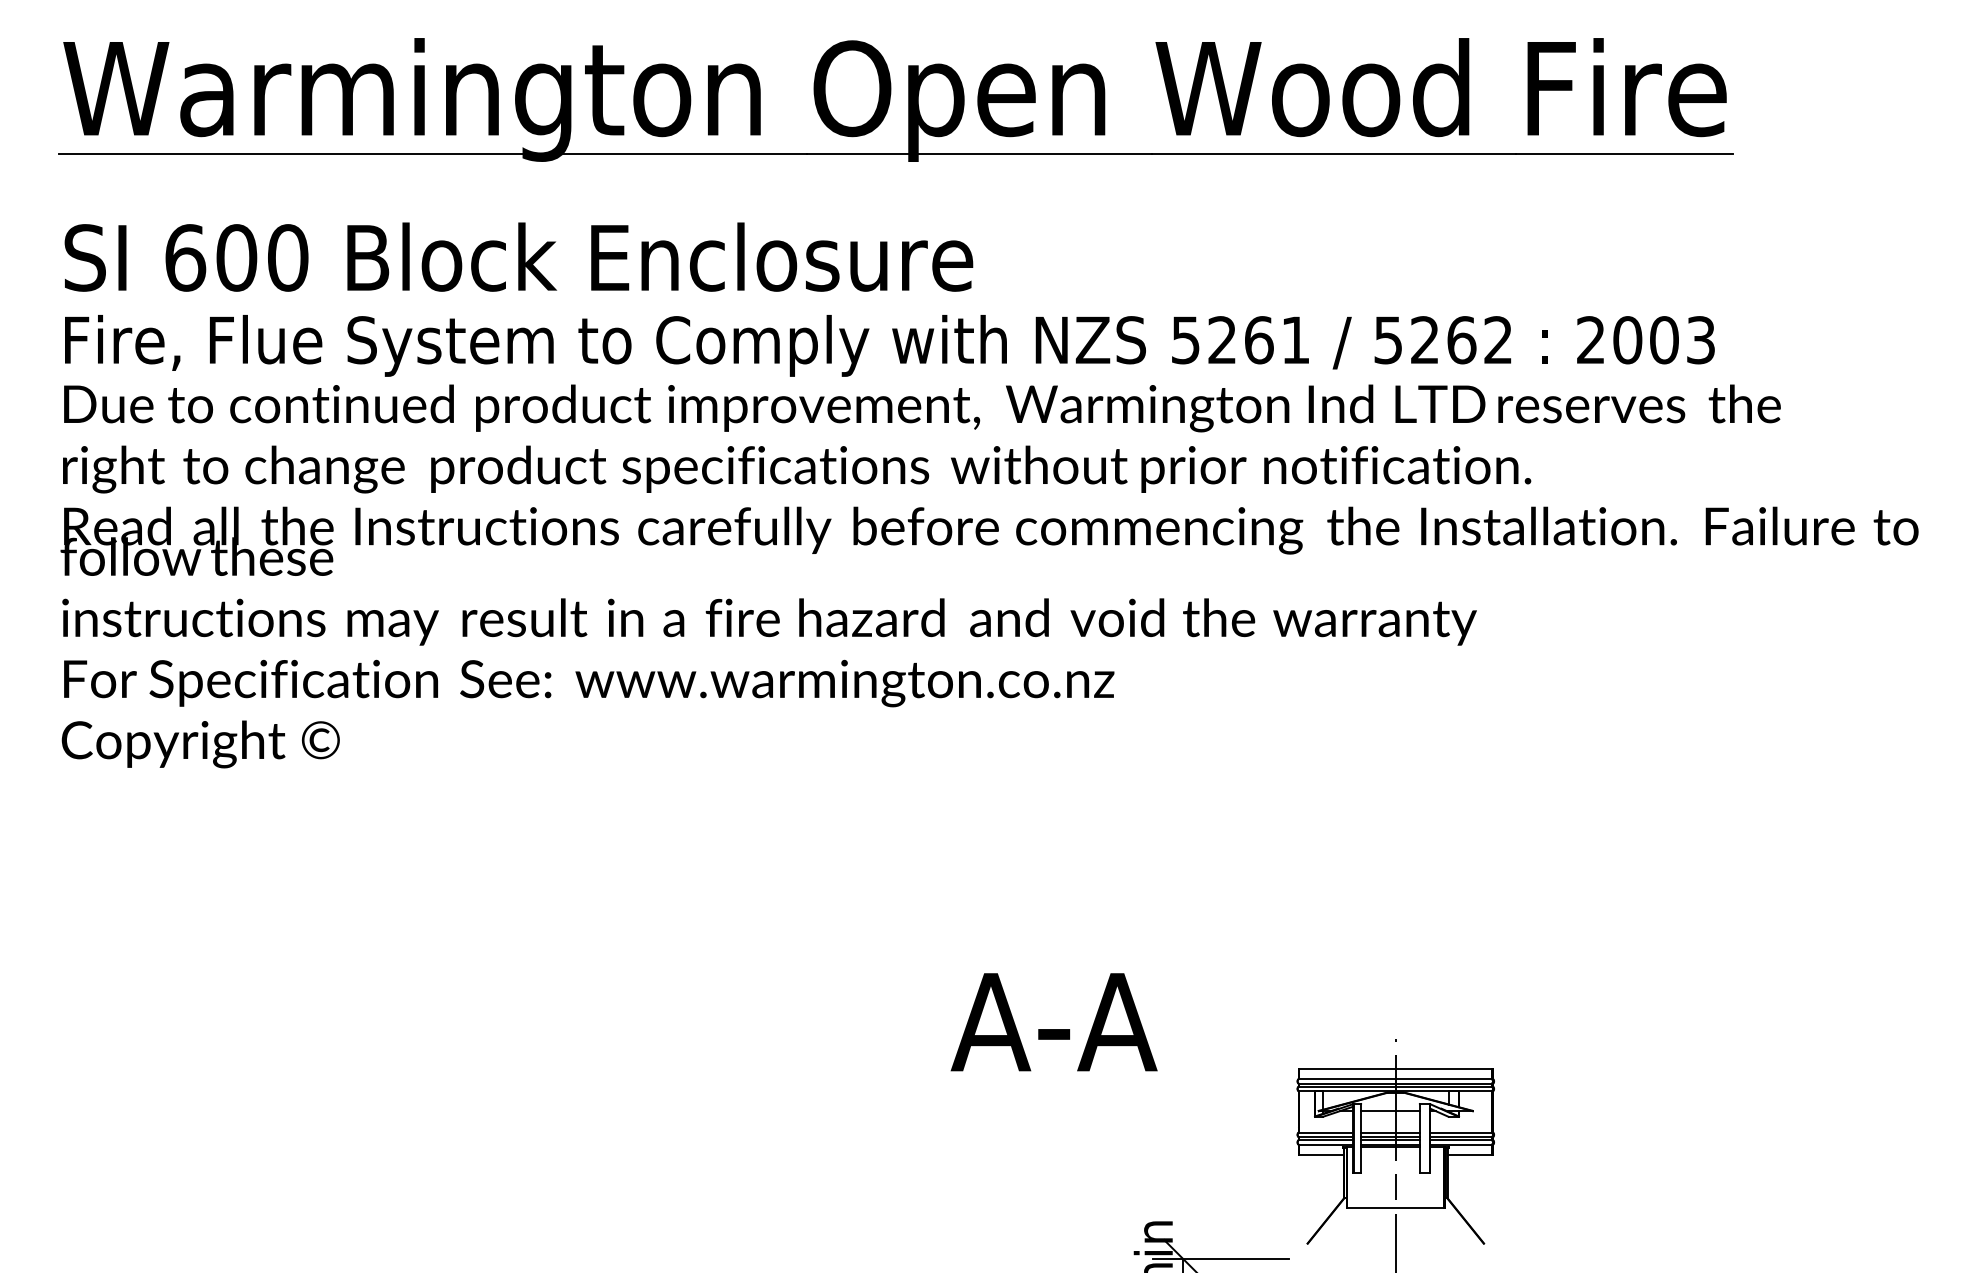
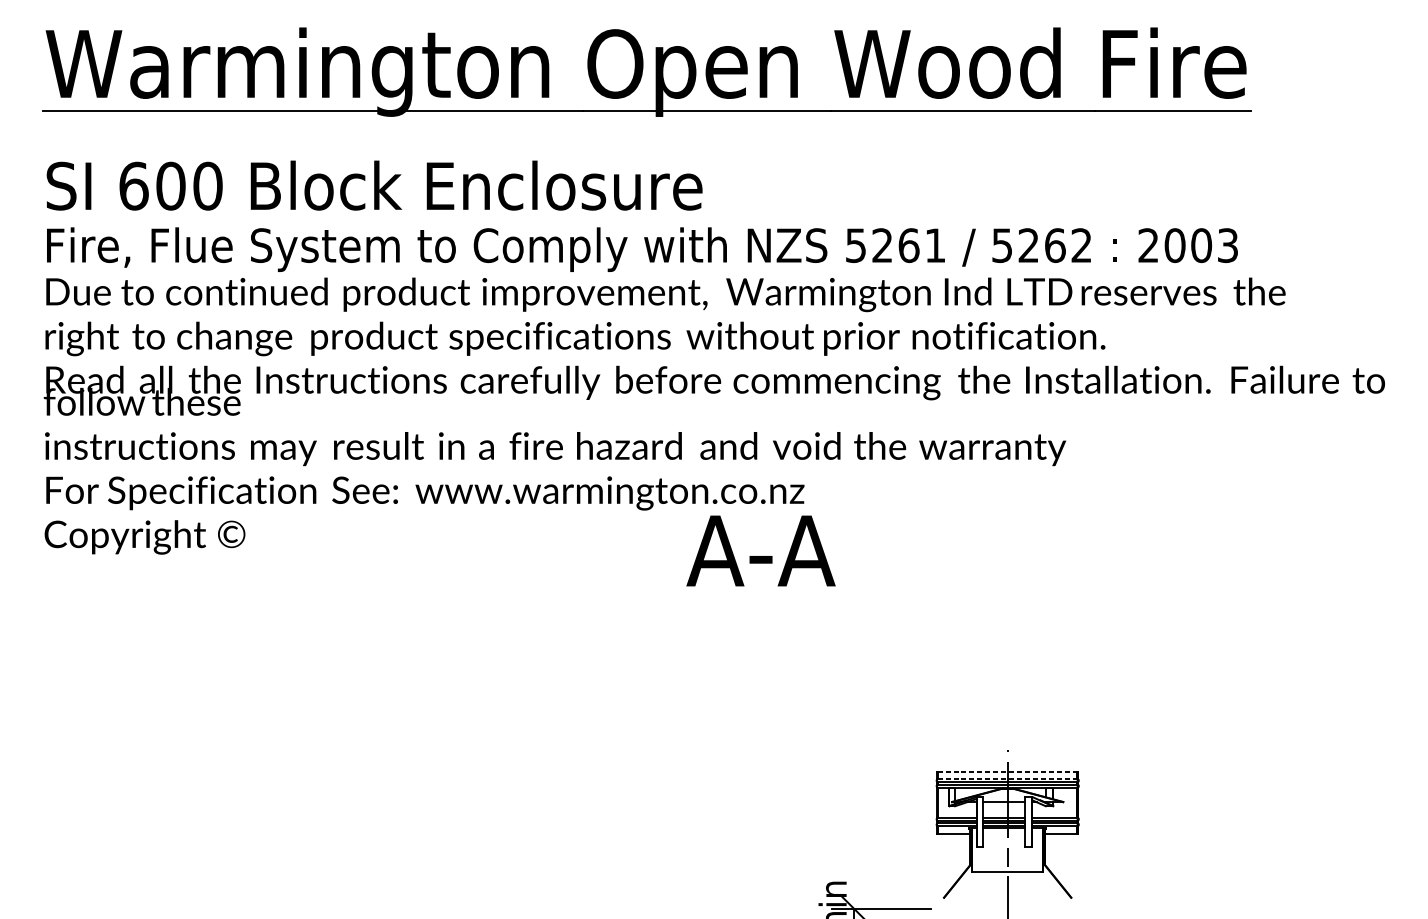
text: (1053, 1022) -> (760, 551), moved
line: (1395, 1068) -> (1007, 771), solid -> dashed
line: (1395, 1079) -> (1007, 779), solid -> dashed

